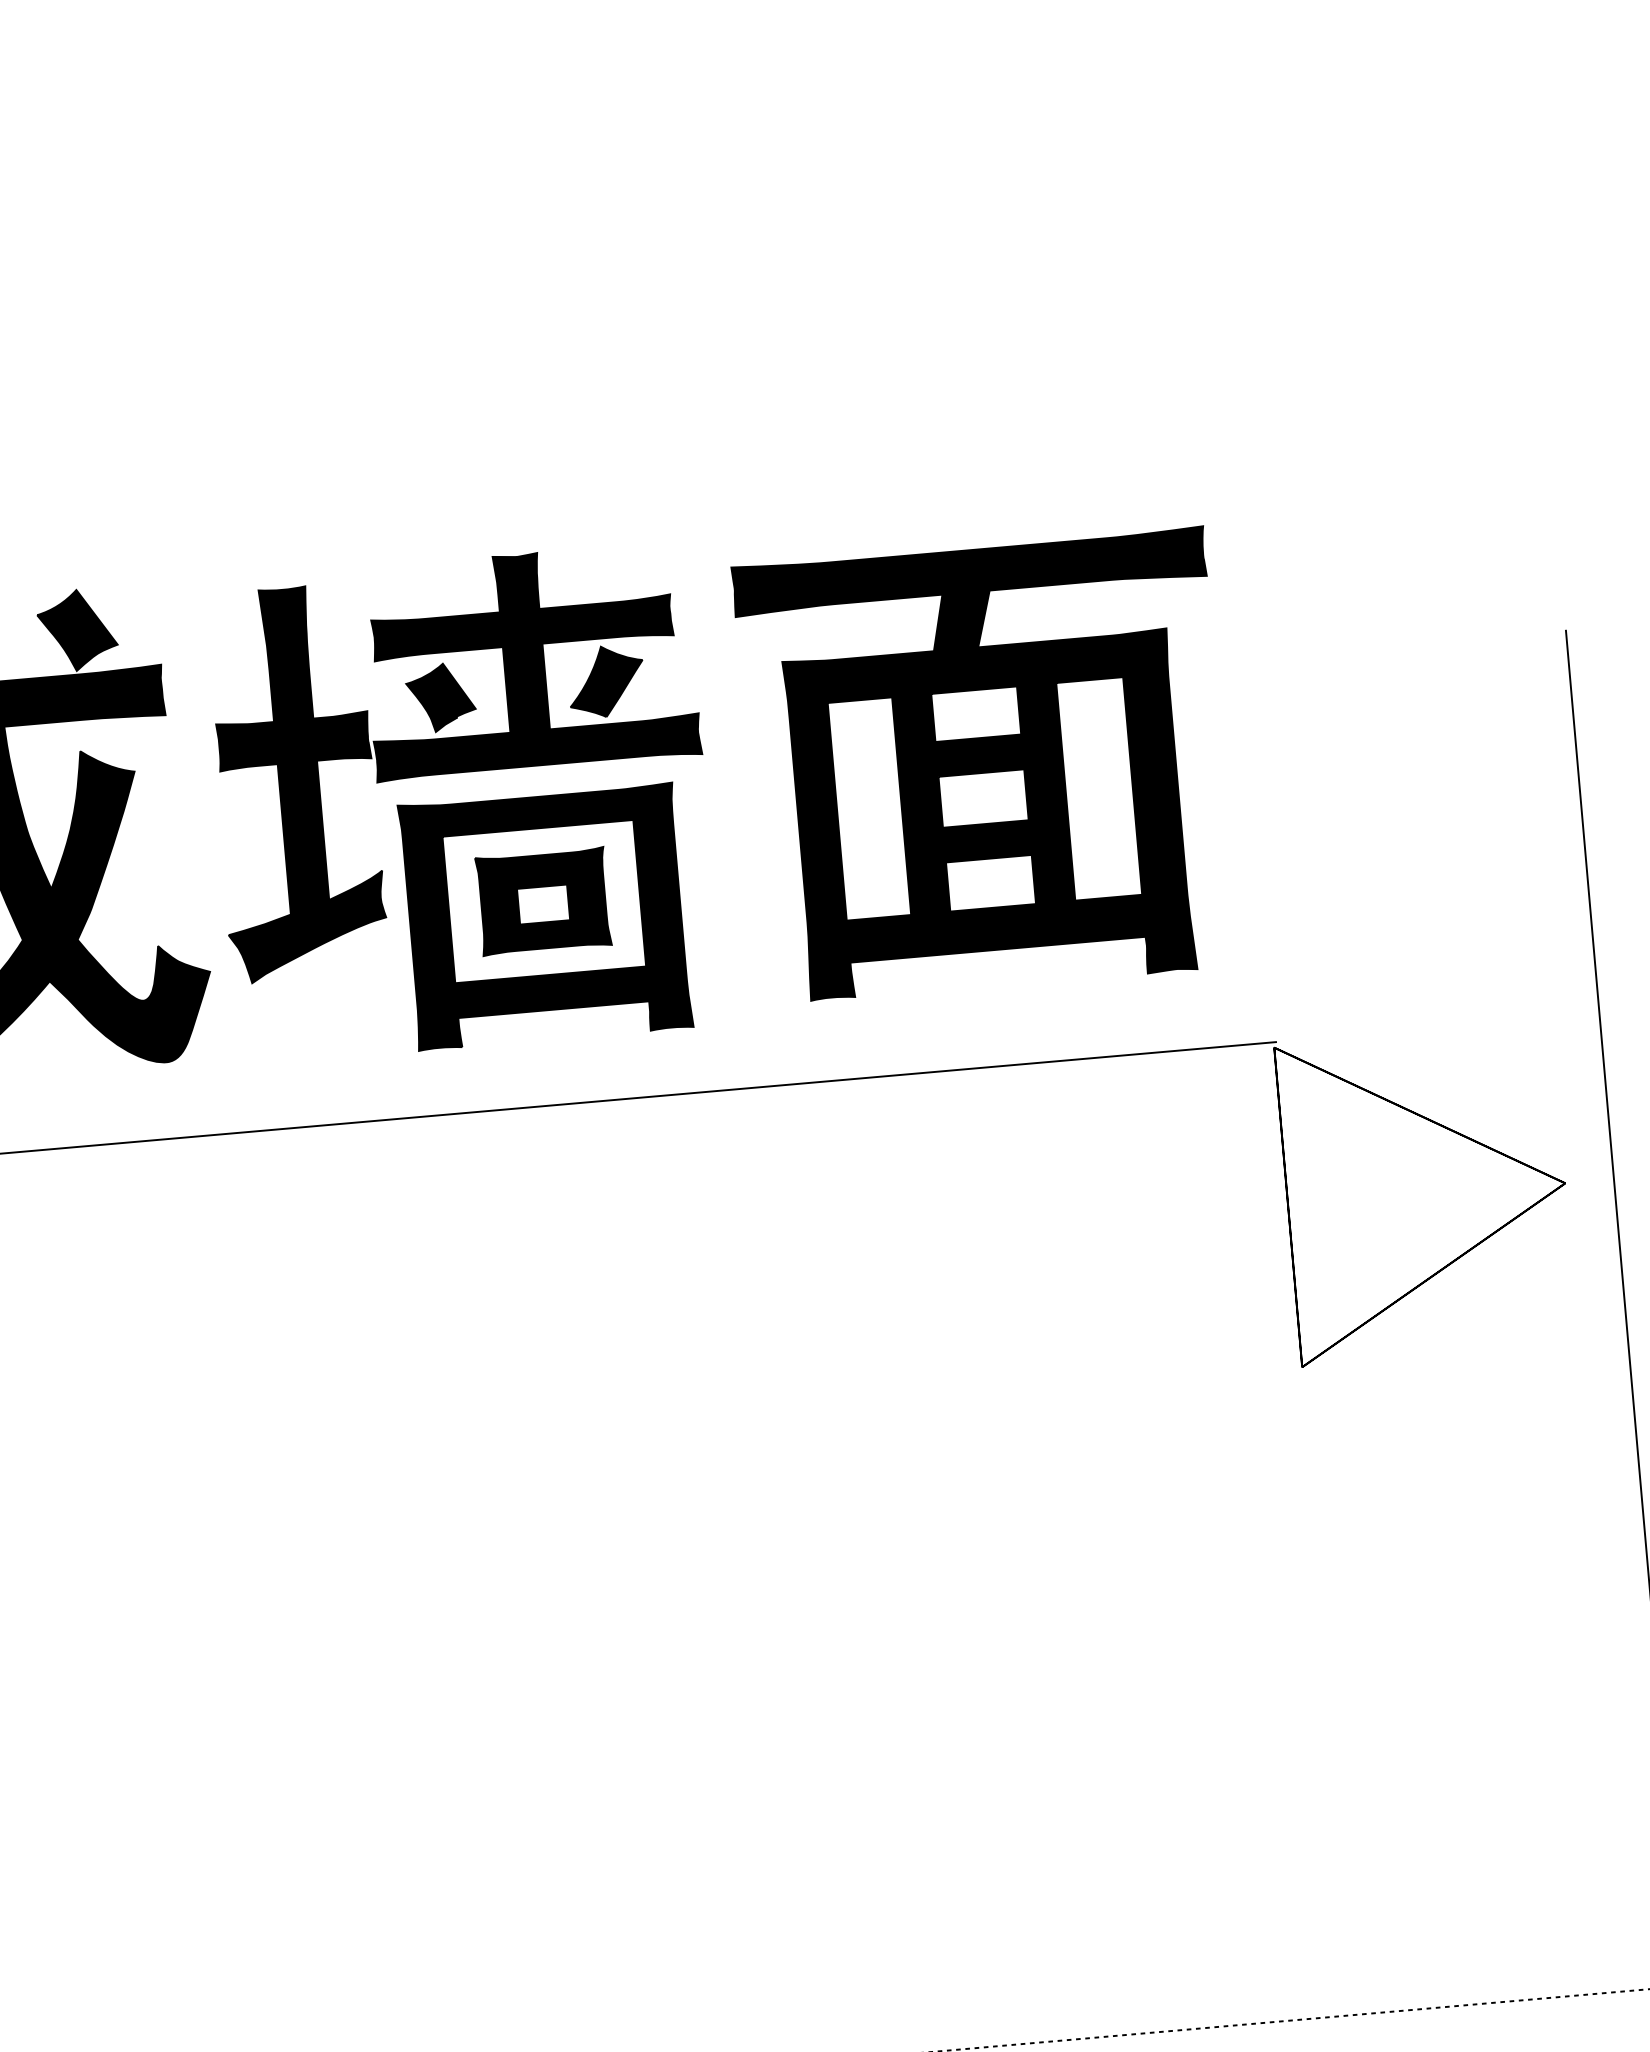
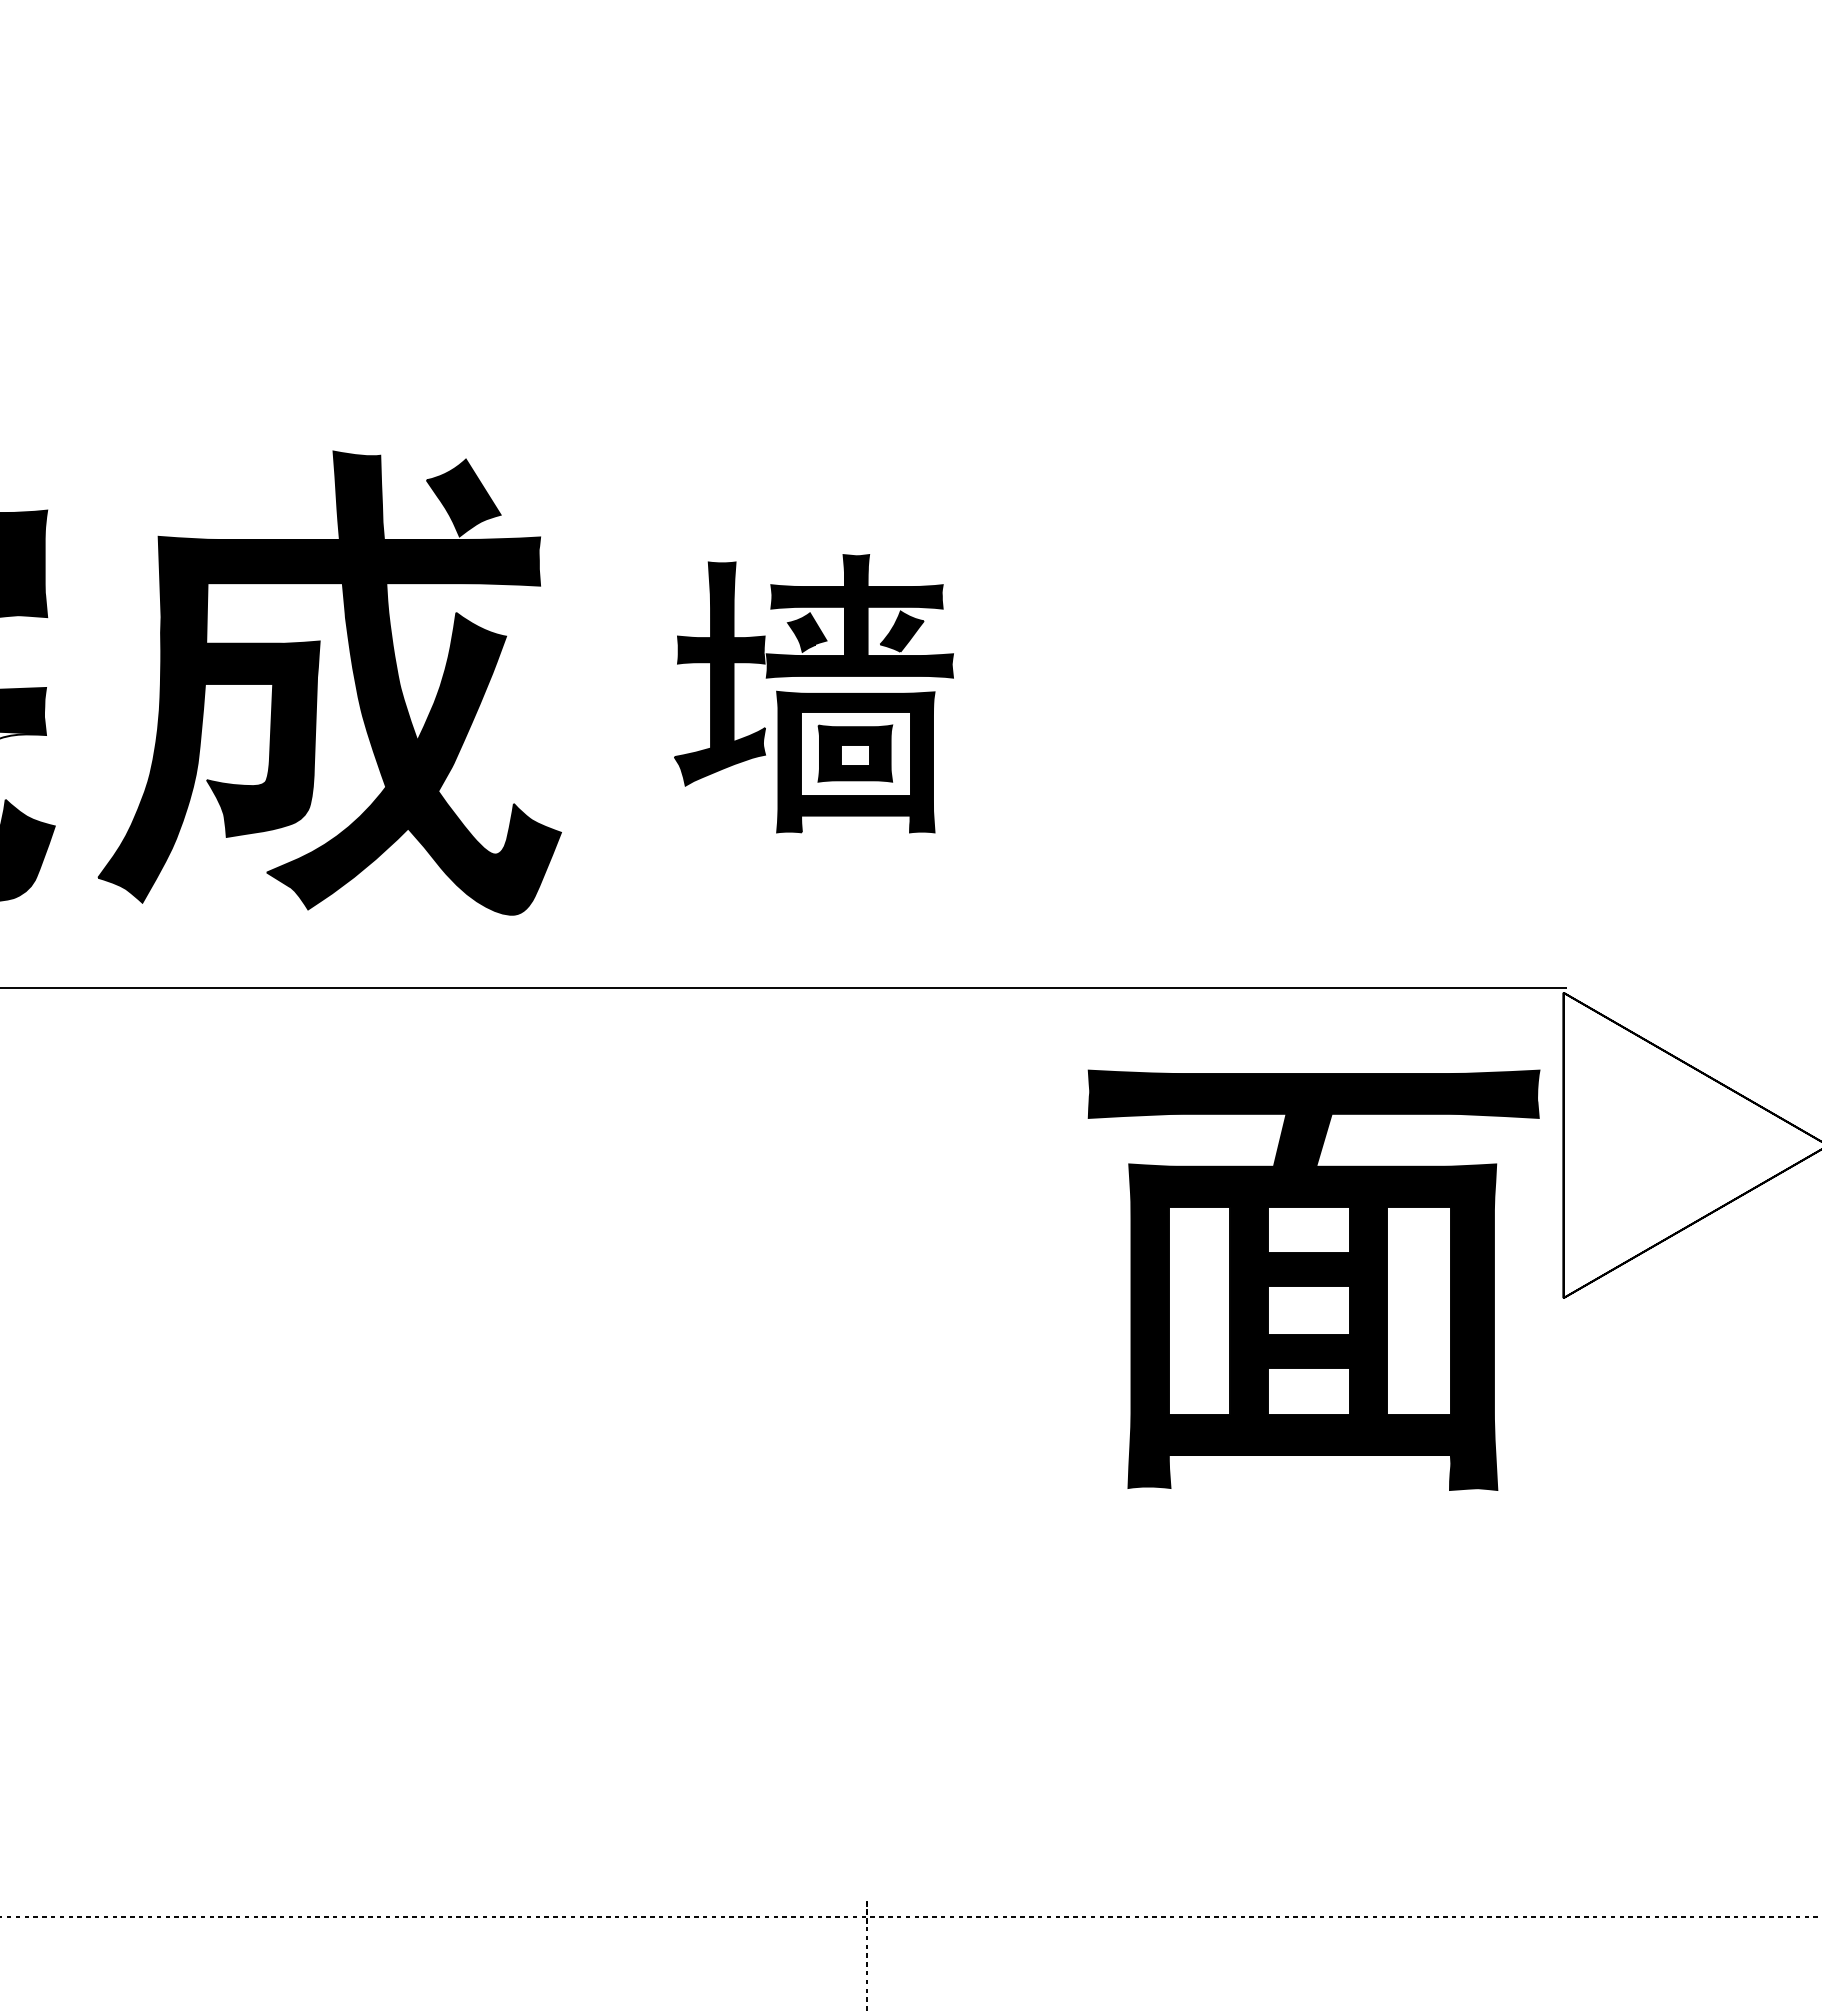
part: (985, 765) -> (1313, 1279), moved
part: (461, 803) -> (813, 693), size x0.6

